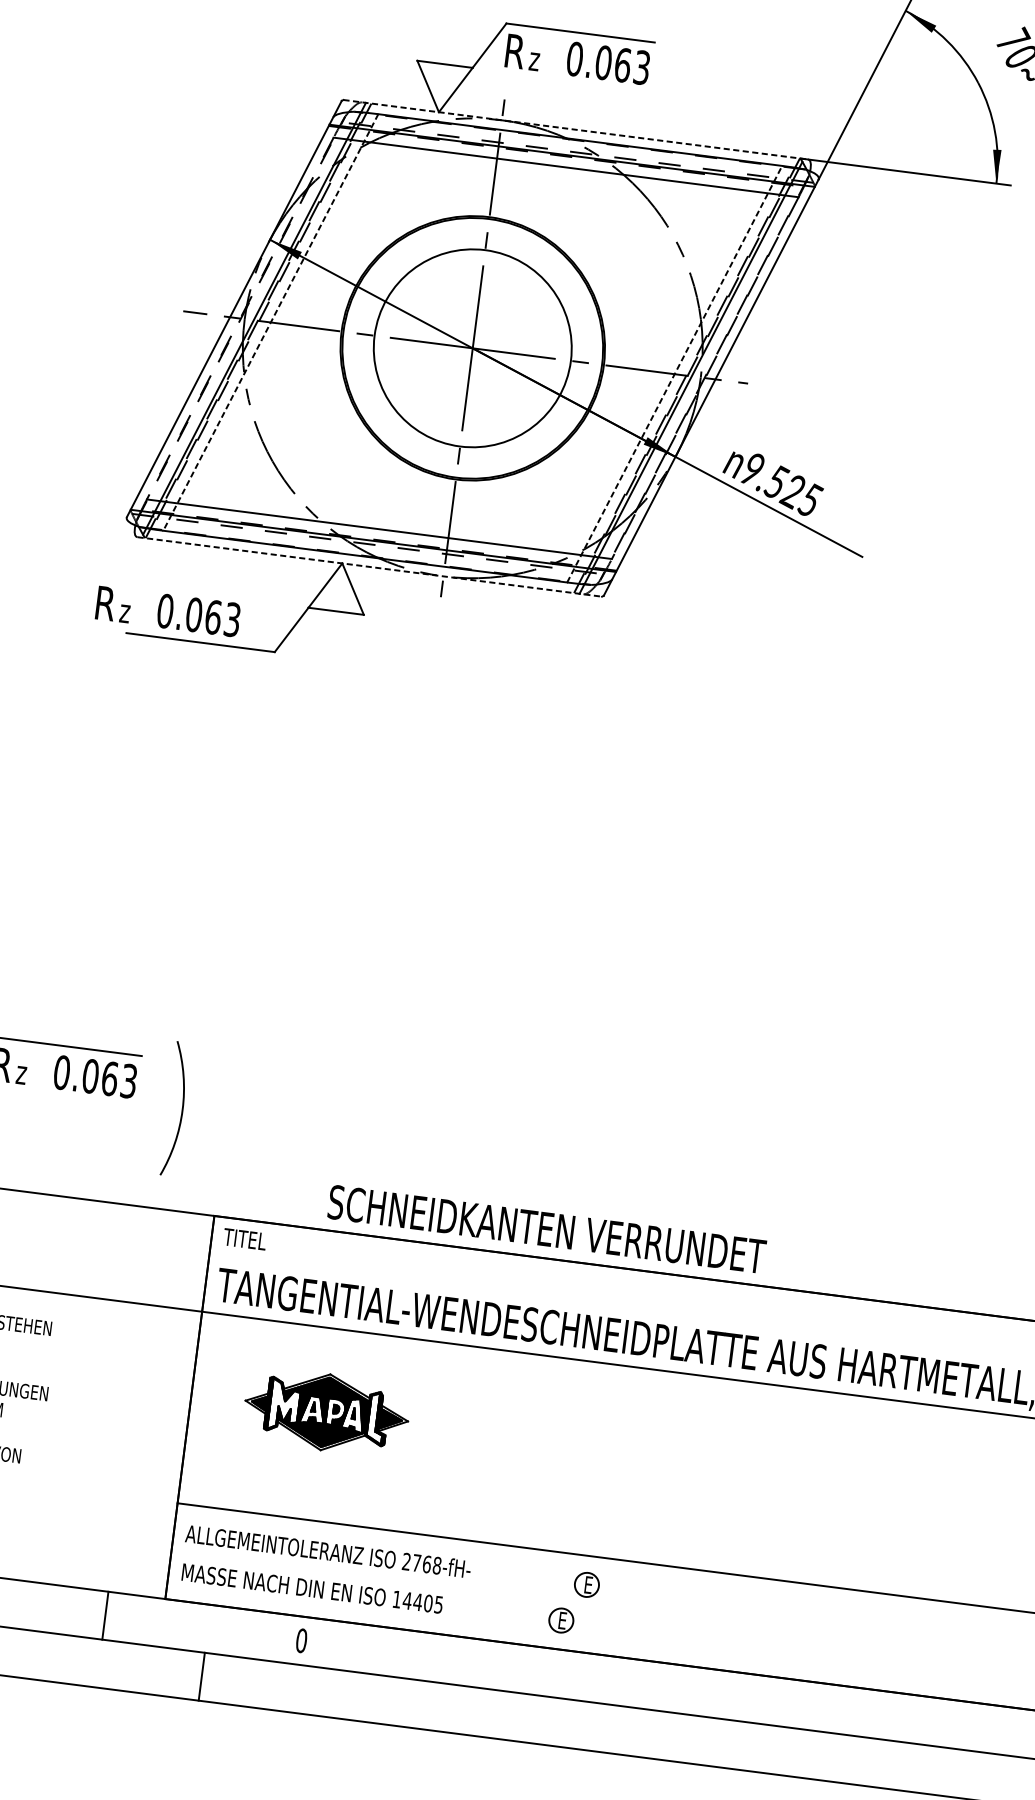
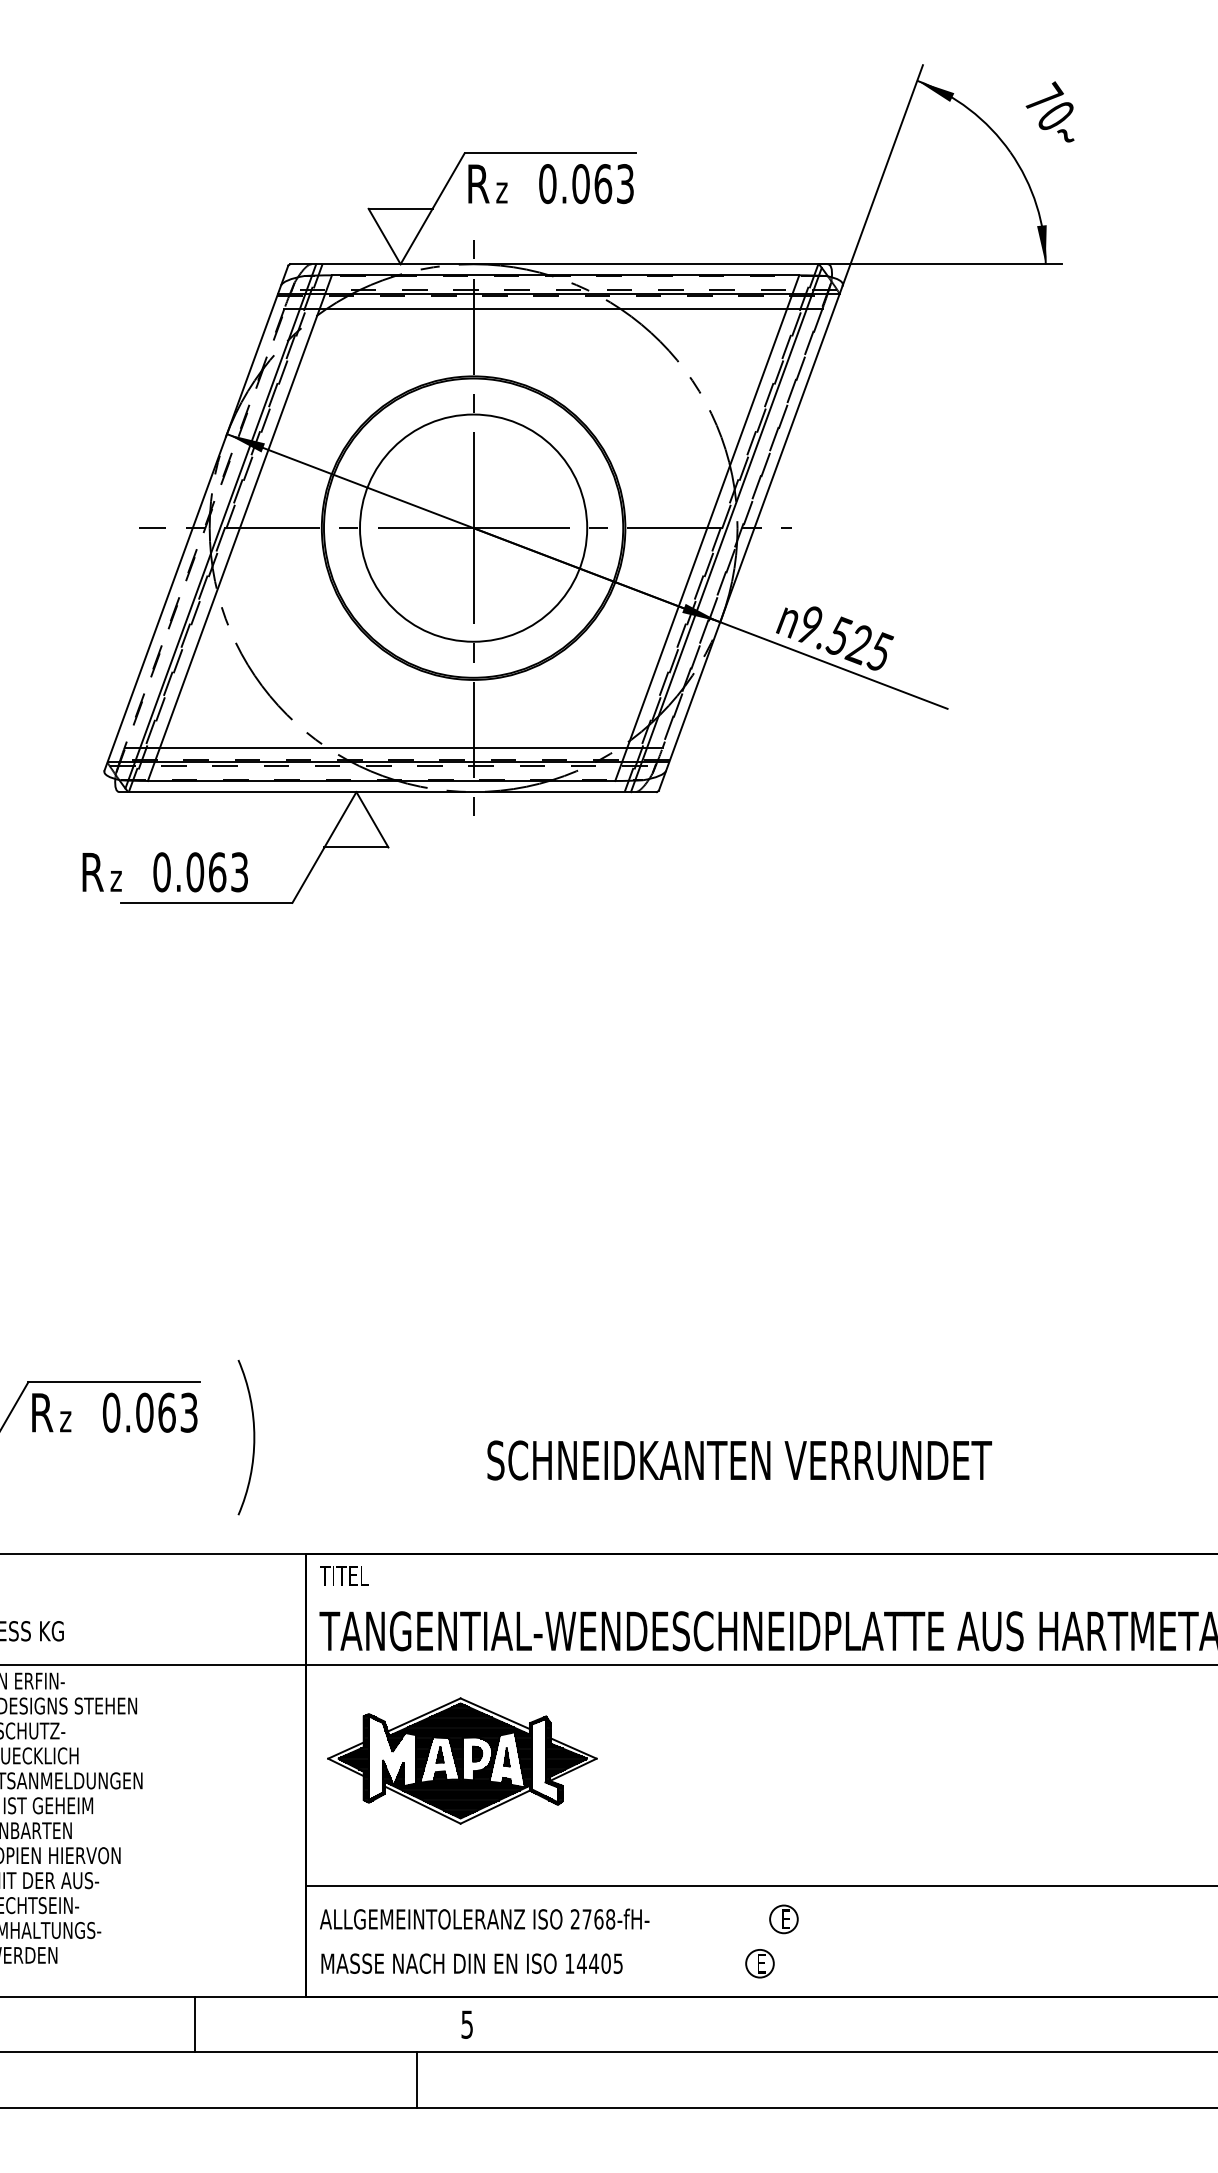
line: (575, 129) -> (558, 264), dashed -> solid
line: (270, 322) -> (239, 528), dashed -> solid
line: (674, 373) -> (707, 527), dashed -> solid
line: (369, 567) -> (388, 792), dashed -> solid
text: (546, 1229) -> (739, 1460), moved
part: (326, 1412) -> (462, 1760), size x1.43
line: (105, 1615) -> (195, 2024), moved
text: (301, 1640) -> (467, 2024), 0 -> 5
line: (201, 1676) -> (416, 2079), moved

